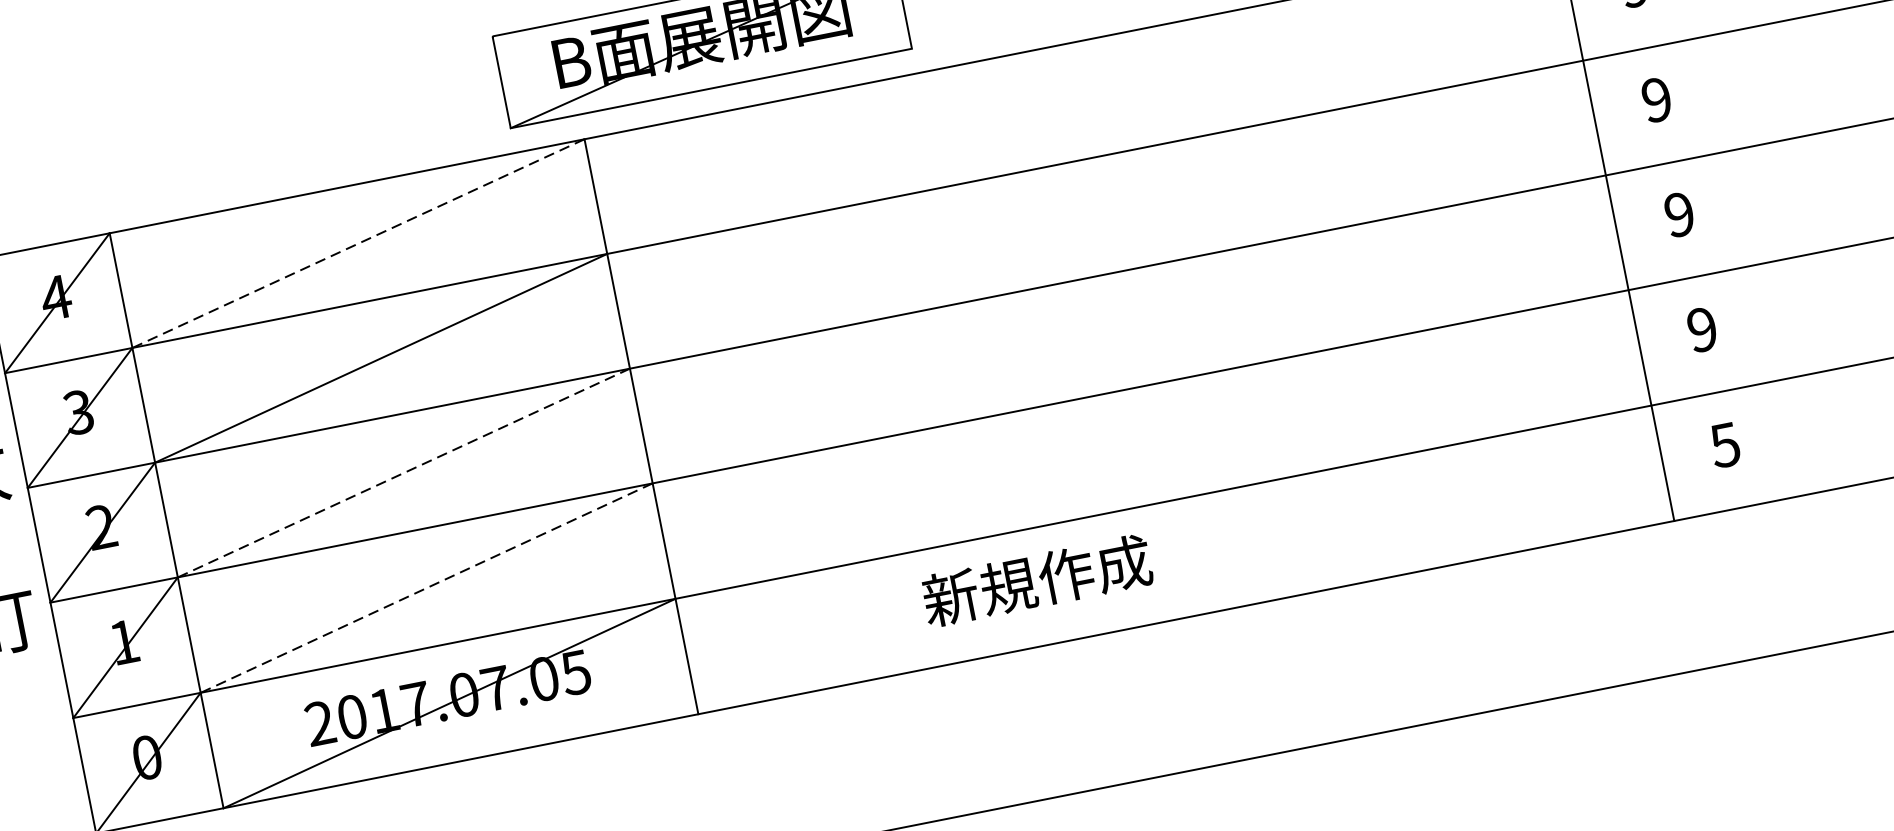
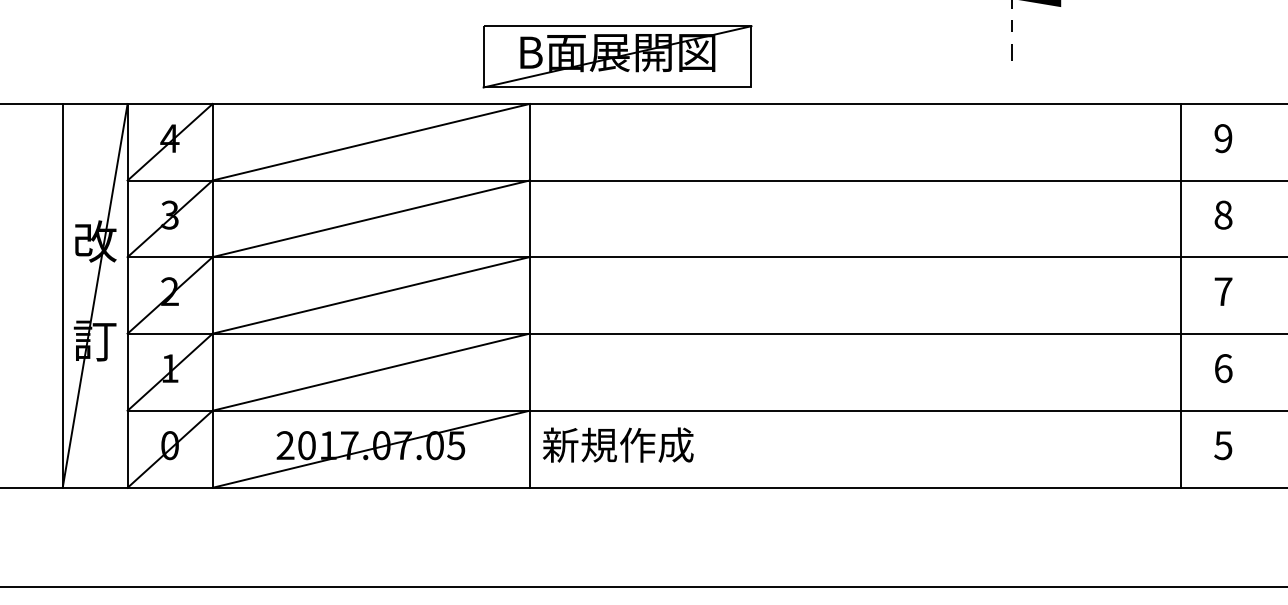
text: (1656, 99) -> (1223, 214), 9 -> 8
text: (1679, 214) -> (1223, 291), 9 -> 7
line: (357, 244) -> (370, 142), dashed -> solid
text: (1702, 329) -> (1223, 368), 9 -> 6
line: (402, 473) -> (370, 295), dashed -> solid
text: (1037, 579) -> (618, 444), moved
line: (425, 588) -> (370, 372), dashed -> solid

